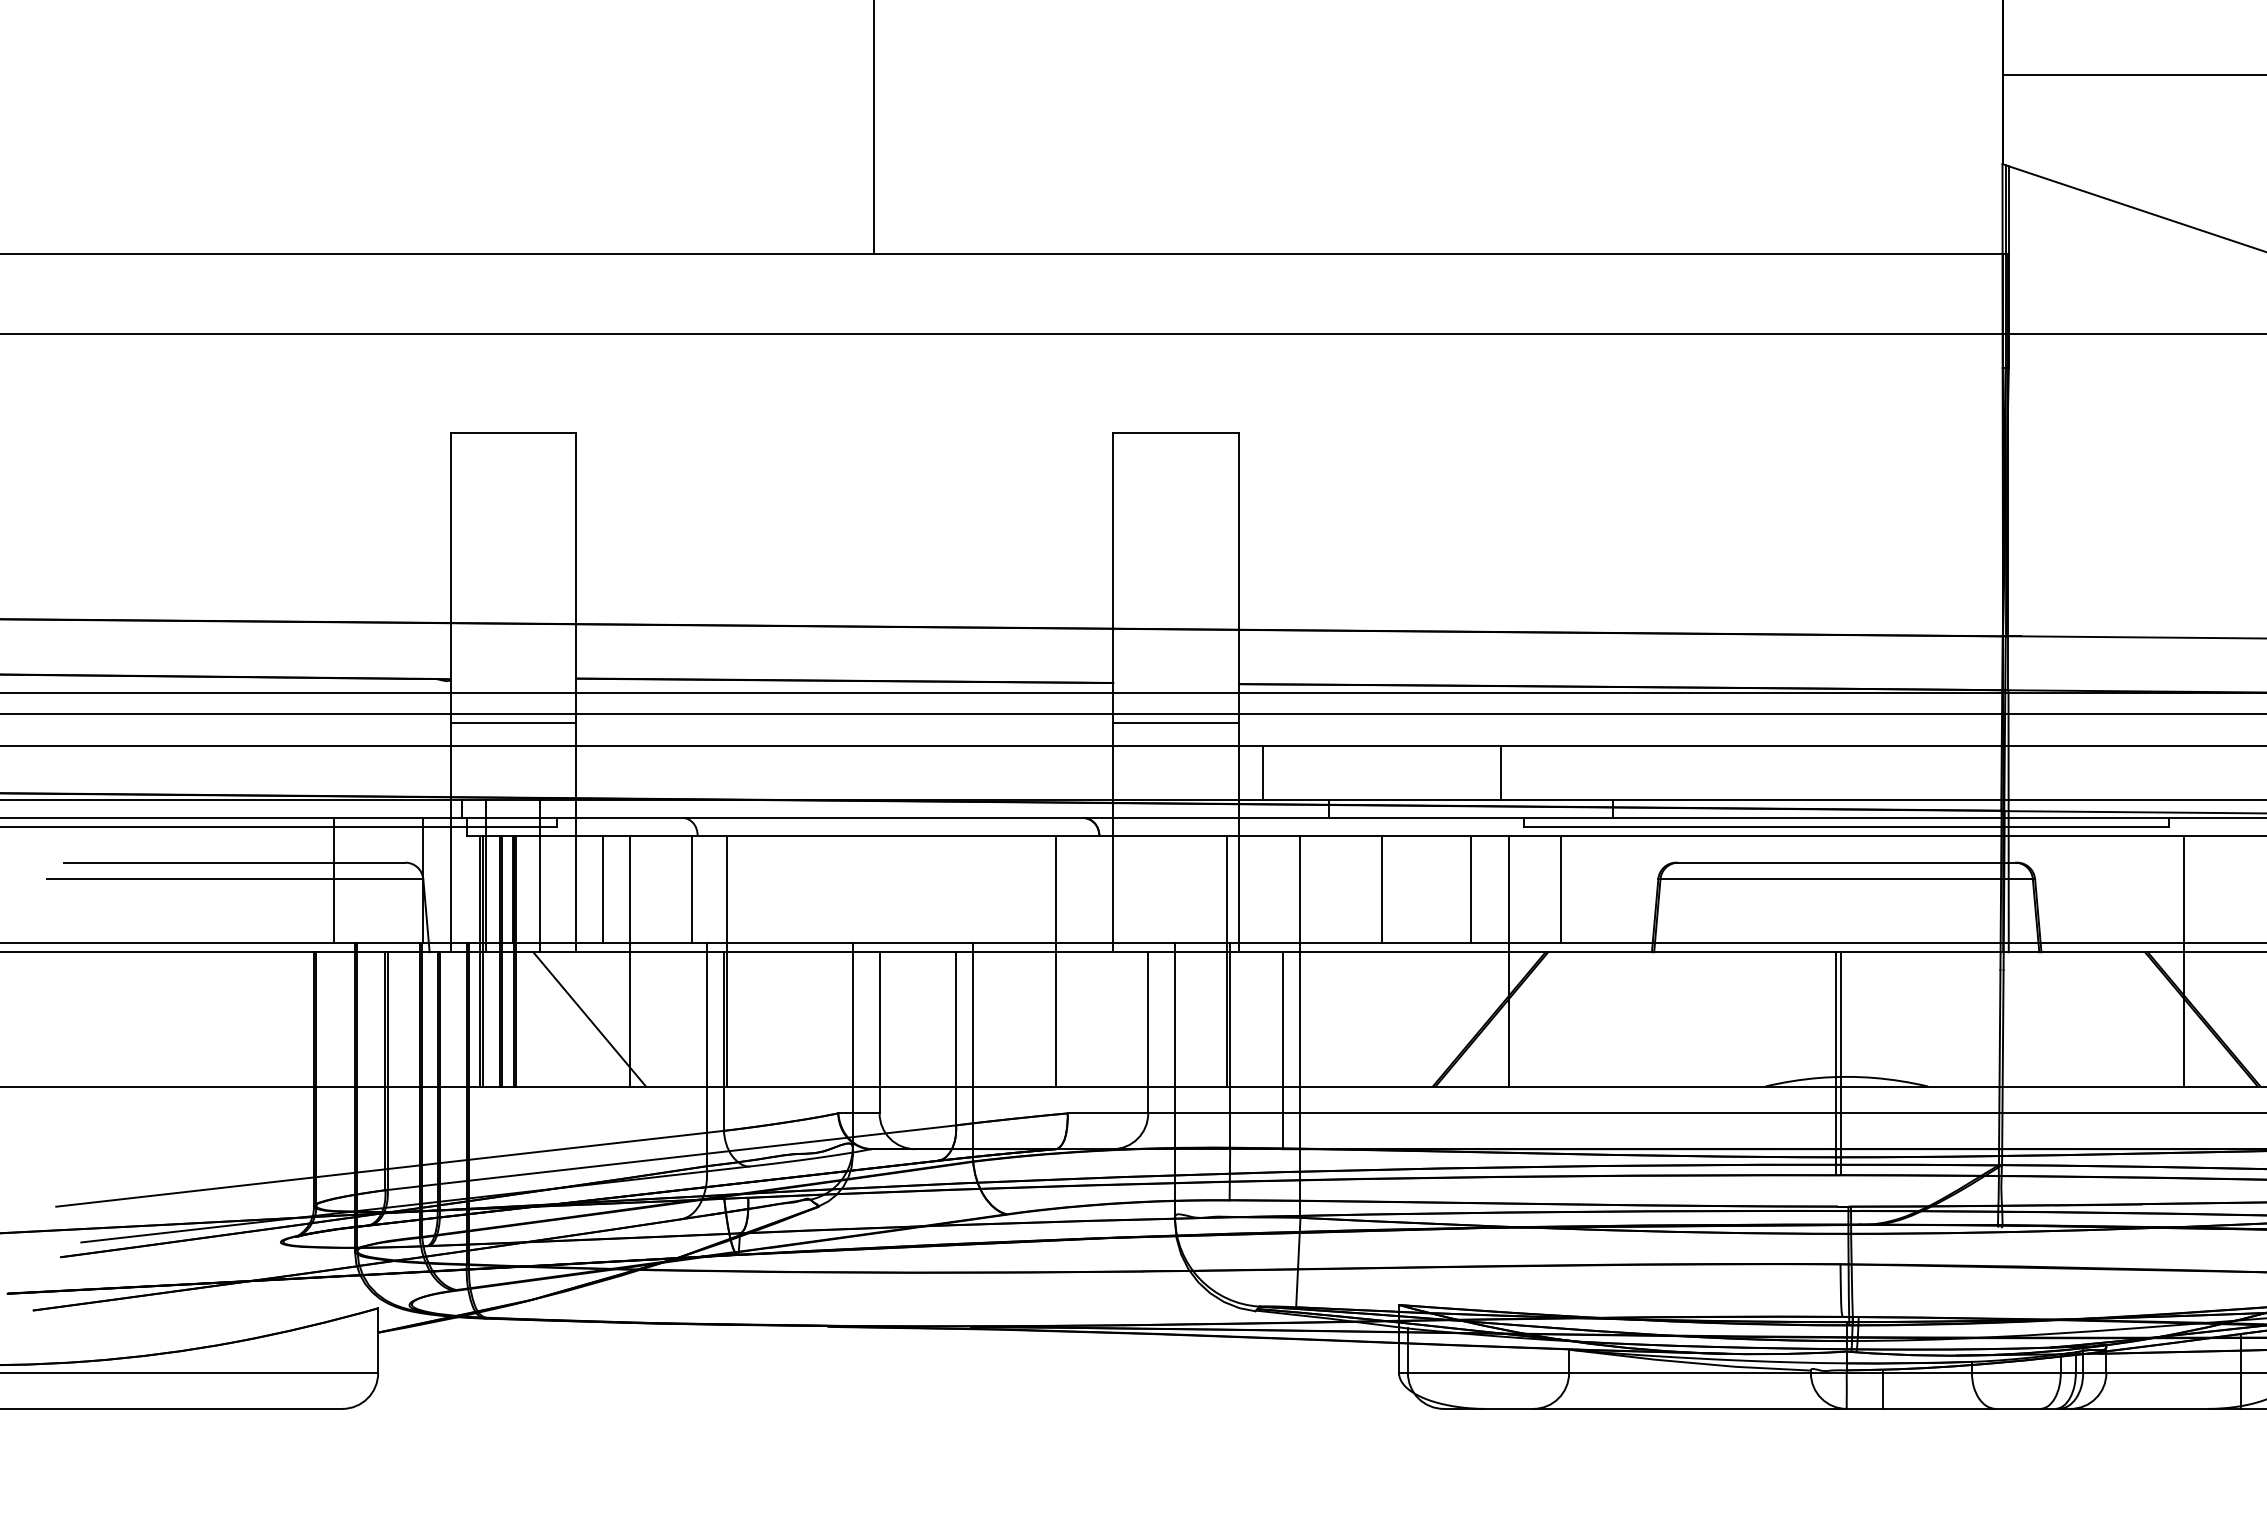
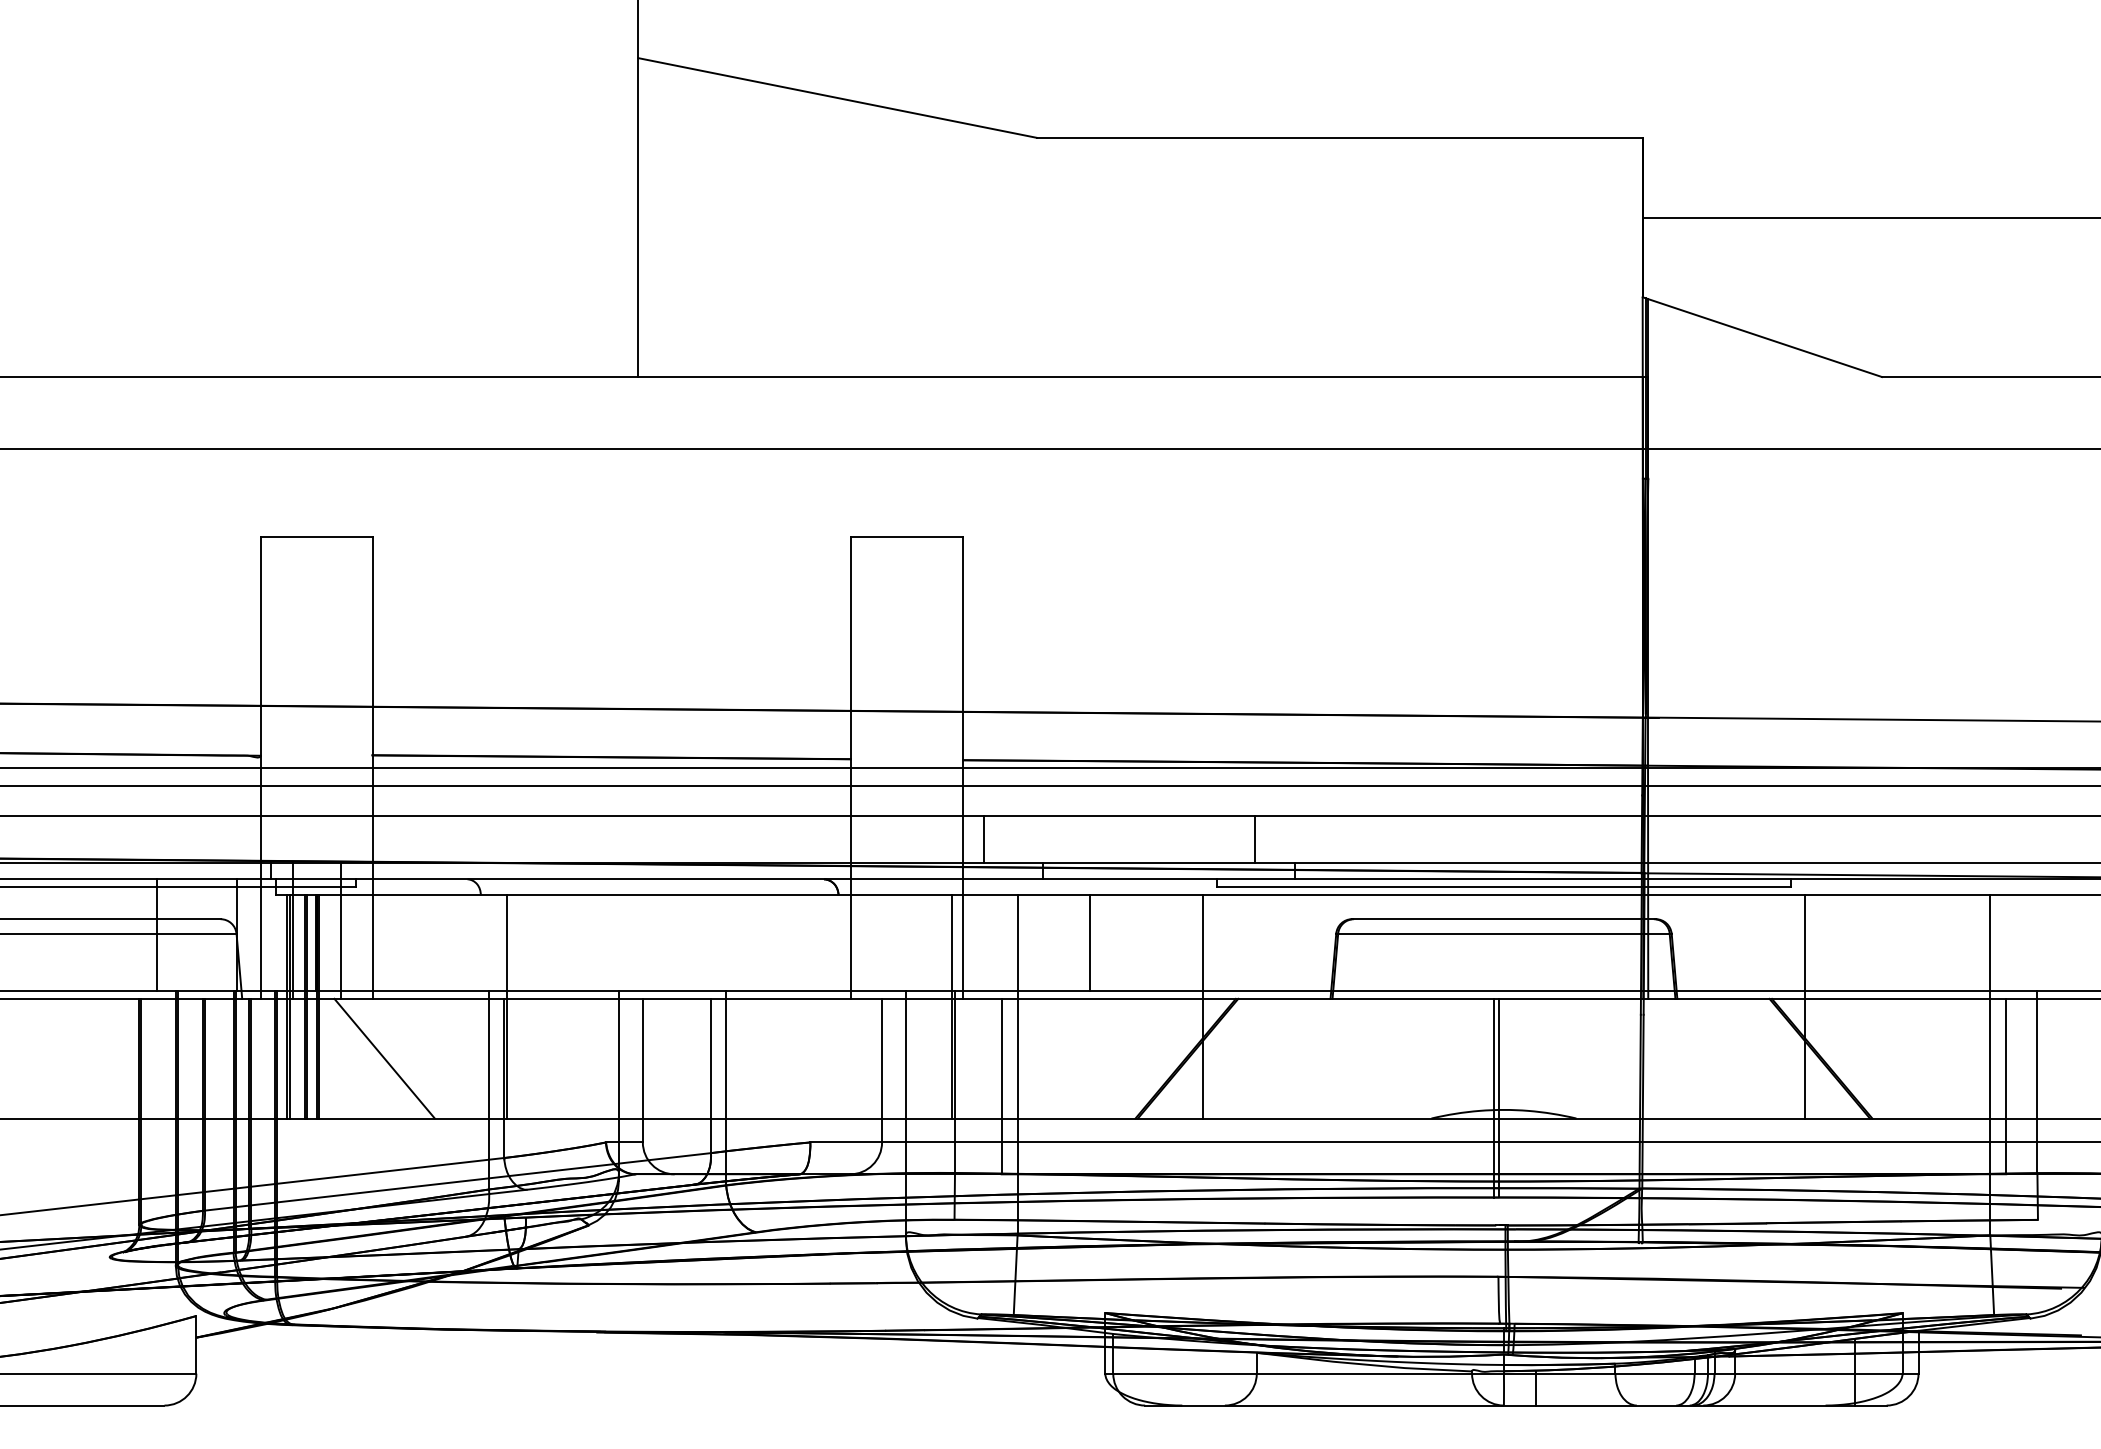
line: (513, 722) -> (316, 794), removed
line: (1175, 722) -> (906, 794), removed
line: (1500, 773) -> (1254, 839), moved
line: (602, 888) -> (396, 942), removed
line: (692, 888) -> (476, 942), removed
line: (1471, 888) -> (1169, 942), removed
line: (1560, 888) -> (1249, 942), removed
line: (629, 960) -> (420, 1006), removed
line: (1055, 960) -> (799, 1006), removed

